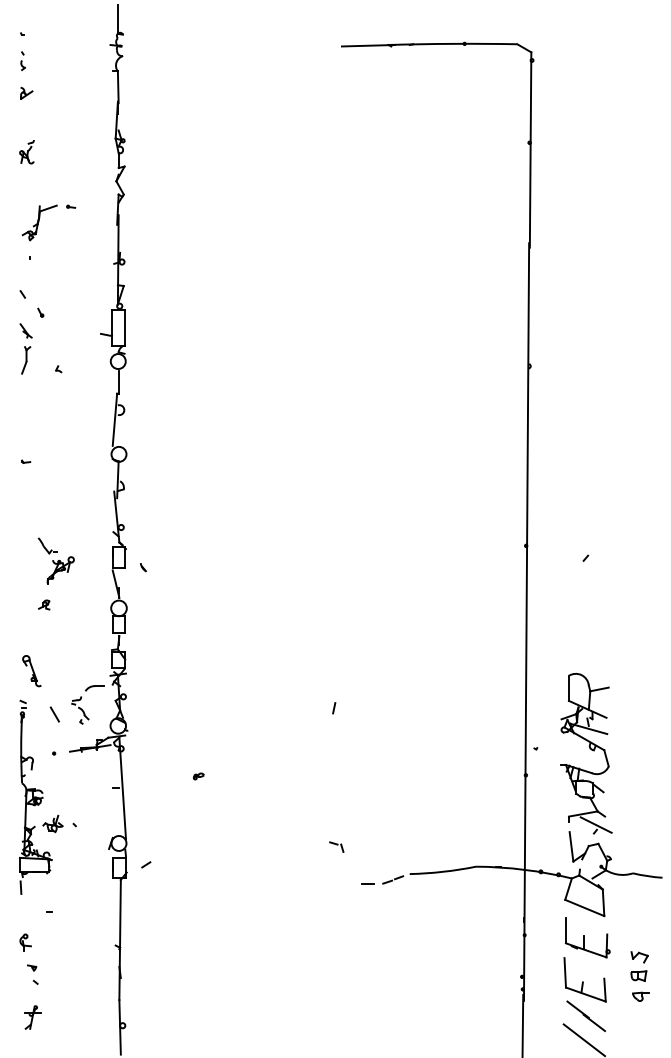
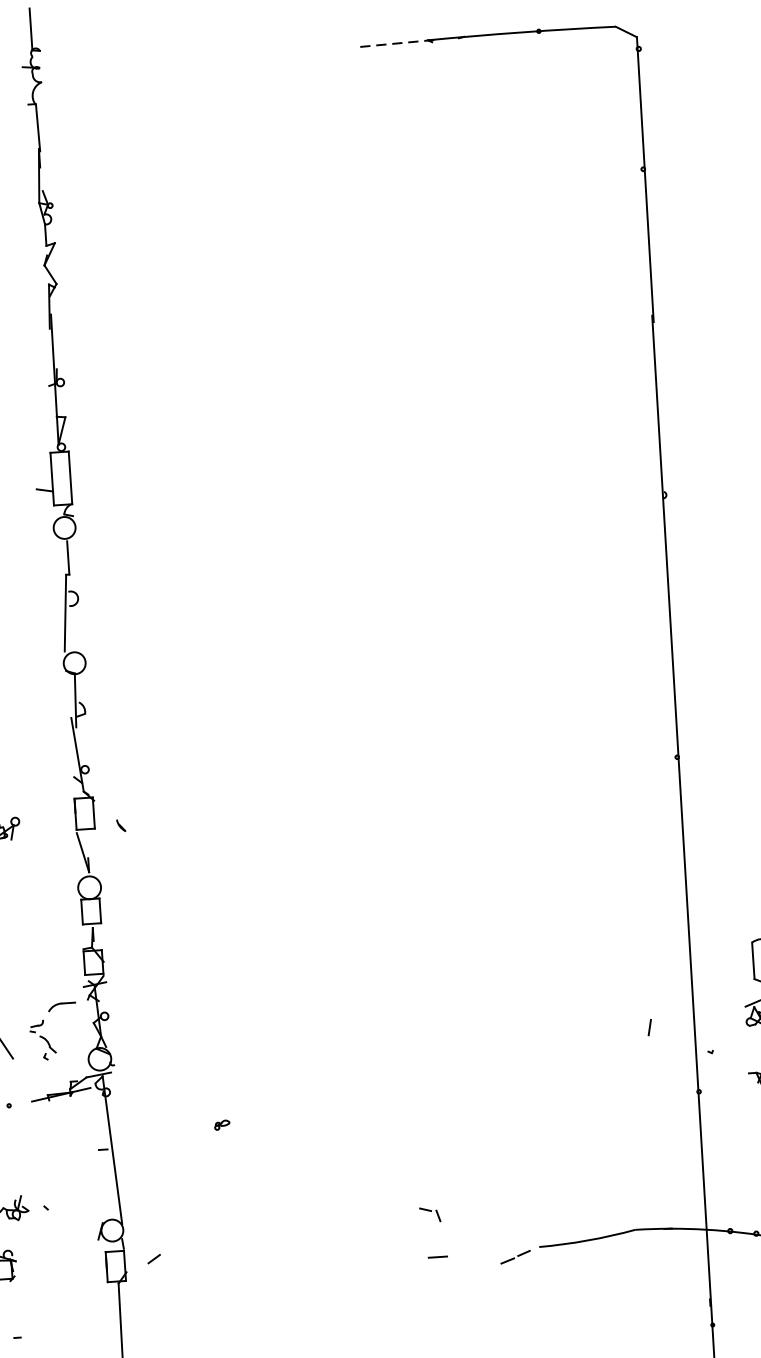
line: (368, 45) -> (398, 42), solid -> dashed
line: (334, 708) -> (650, 1027), moved
line: (367, 883) -> (436, 1255), moved

